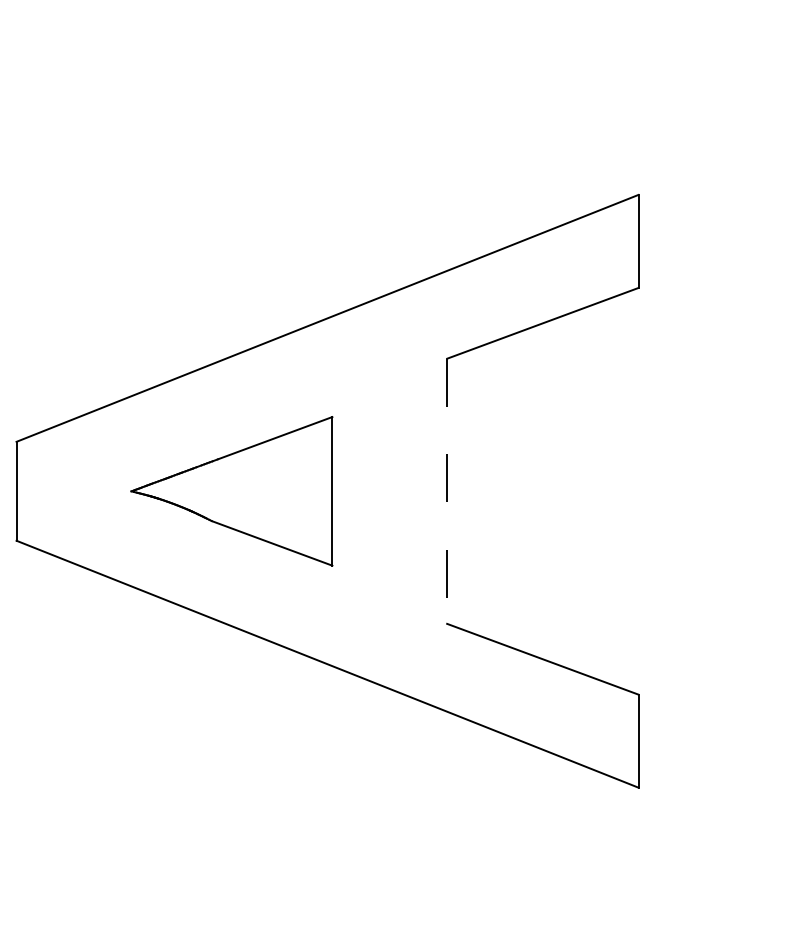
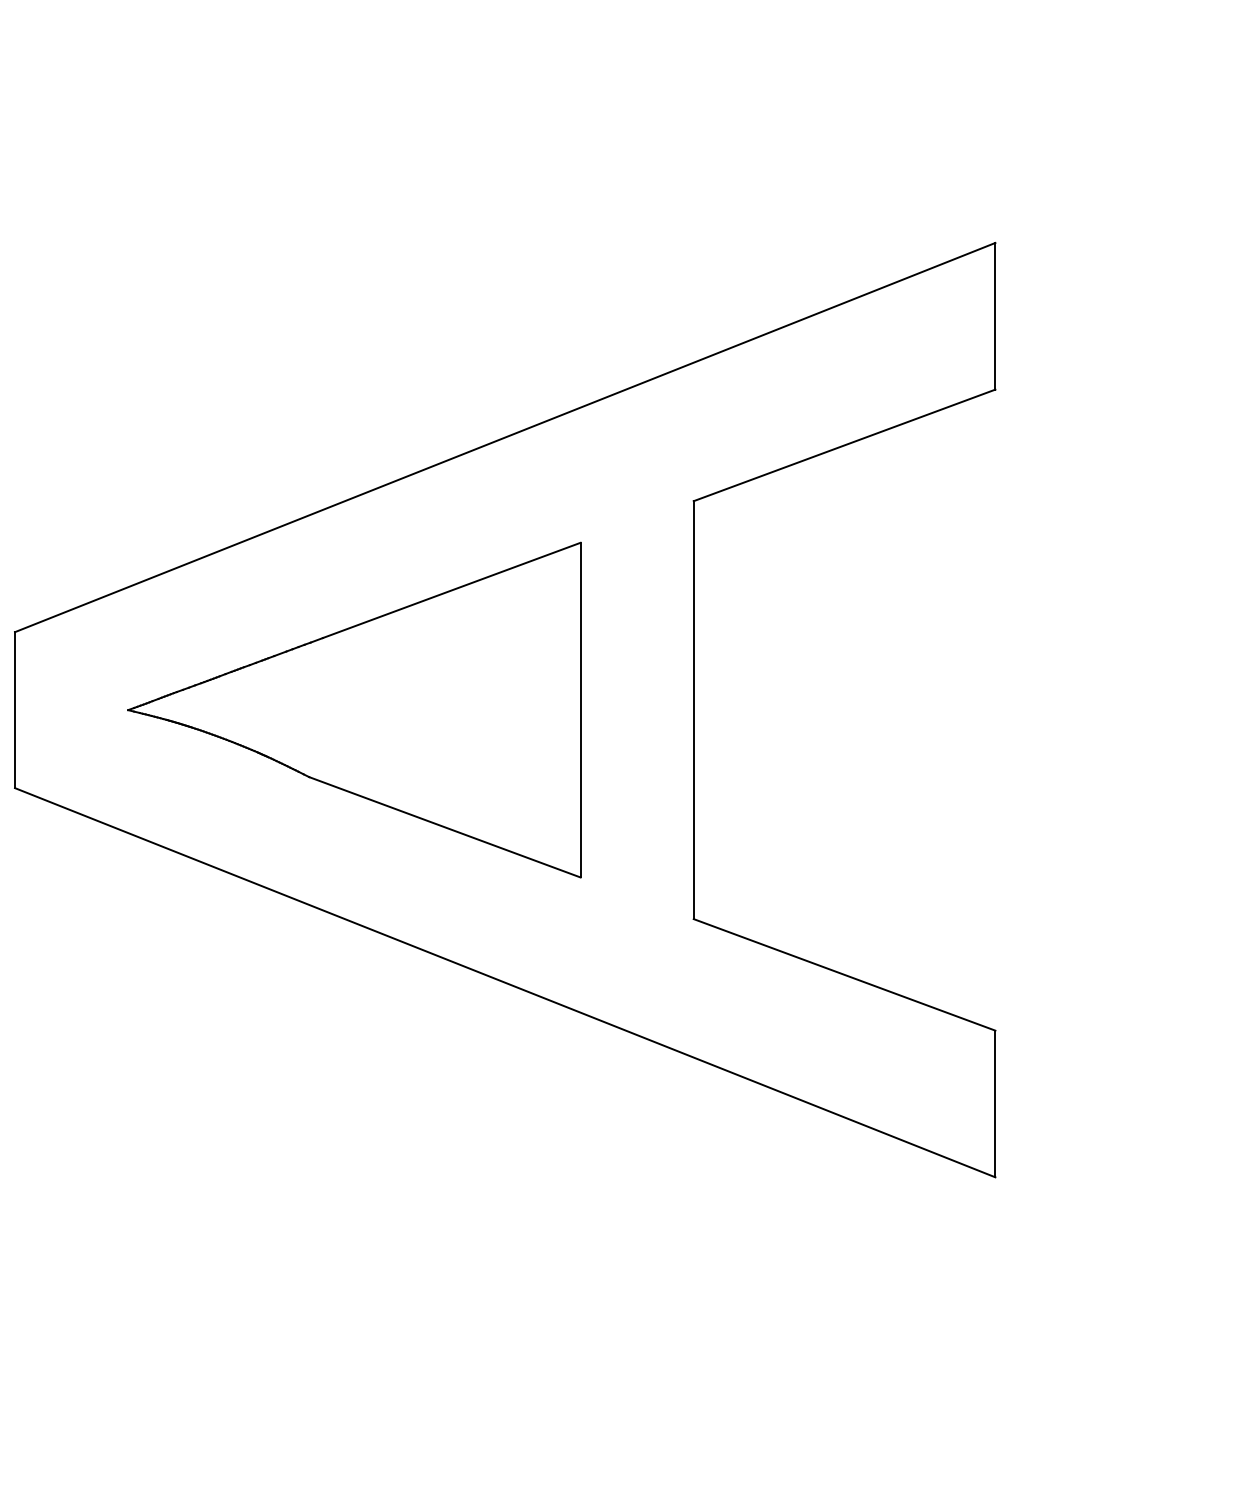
part: (231, 491) -> (353, 710), size x1.43
line: (447, 491) -> (694, 710), dashed -> solid

